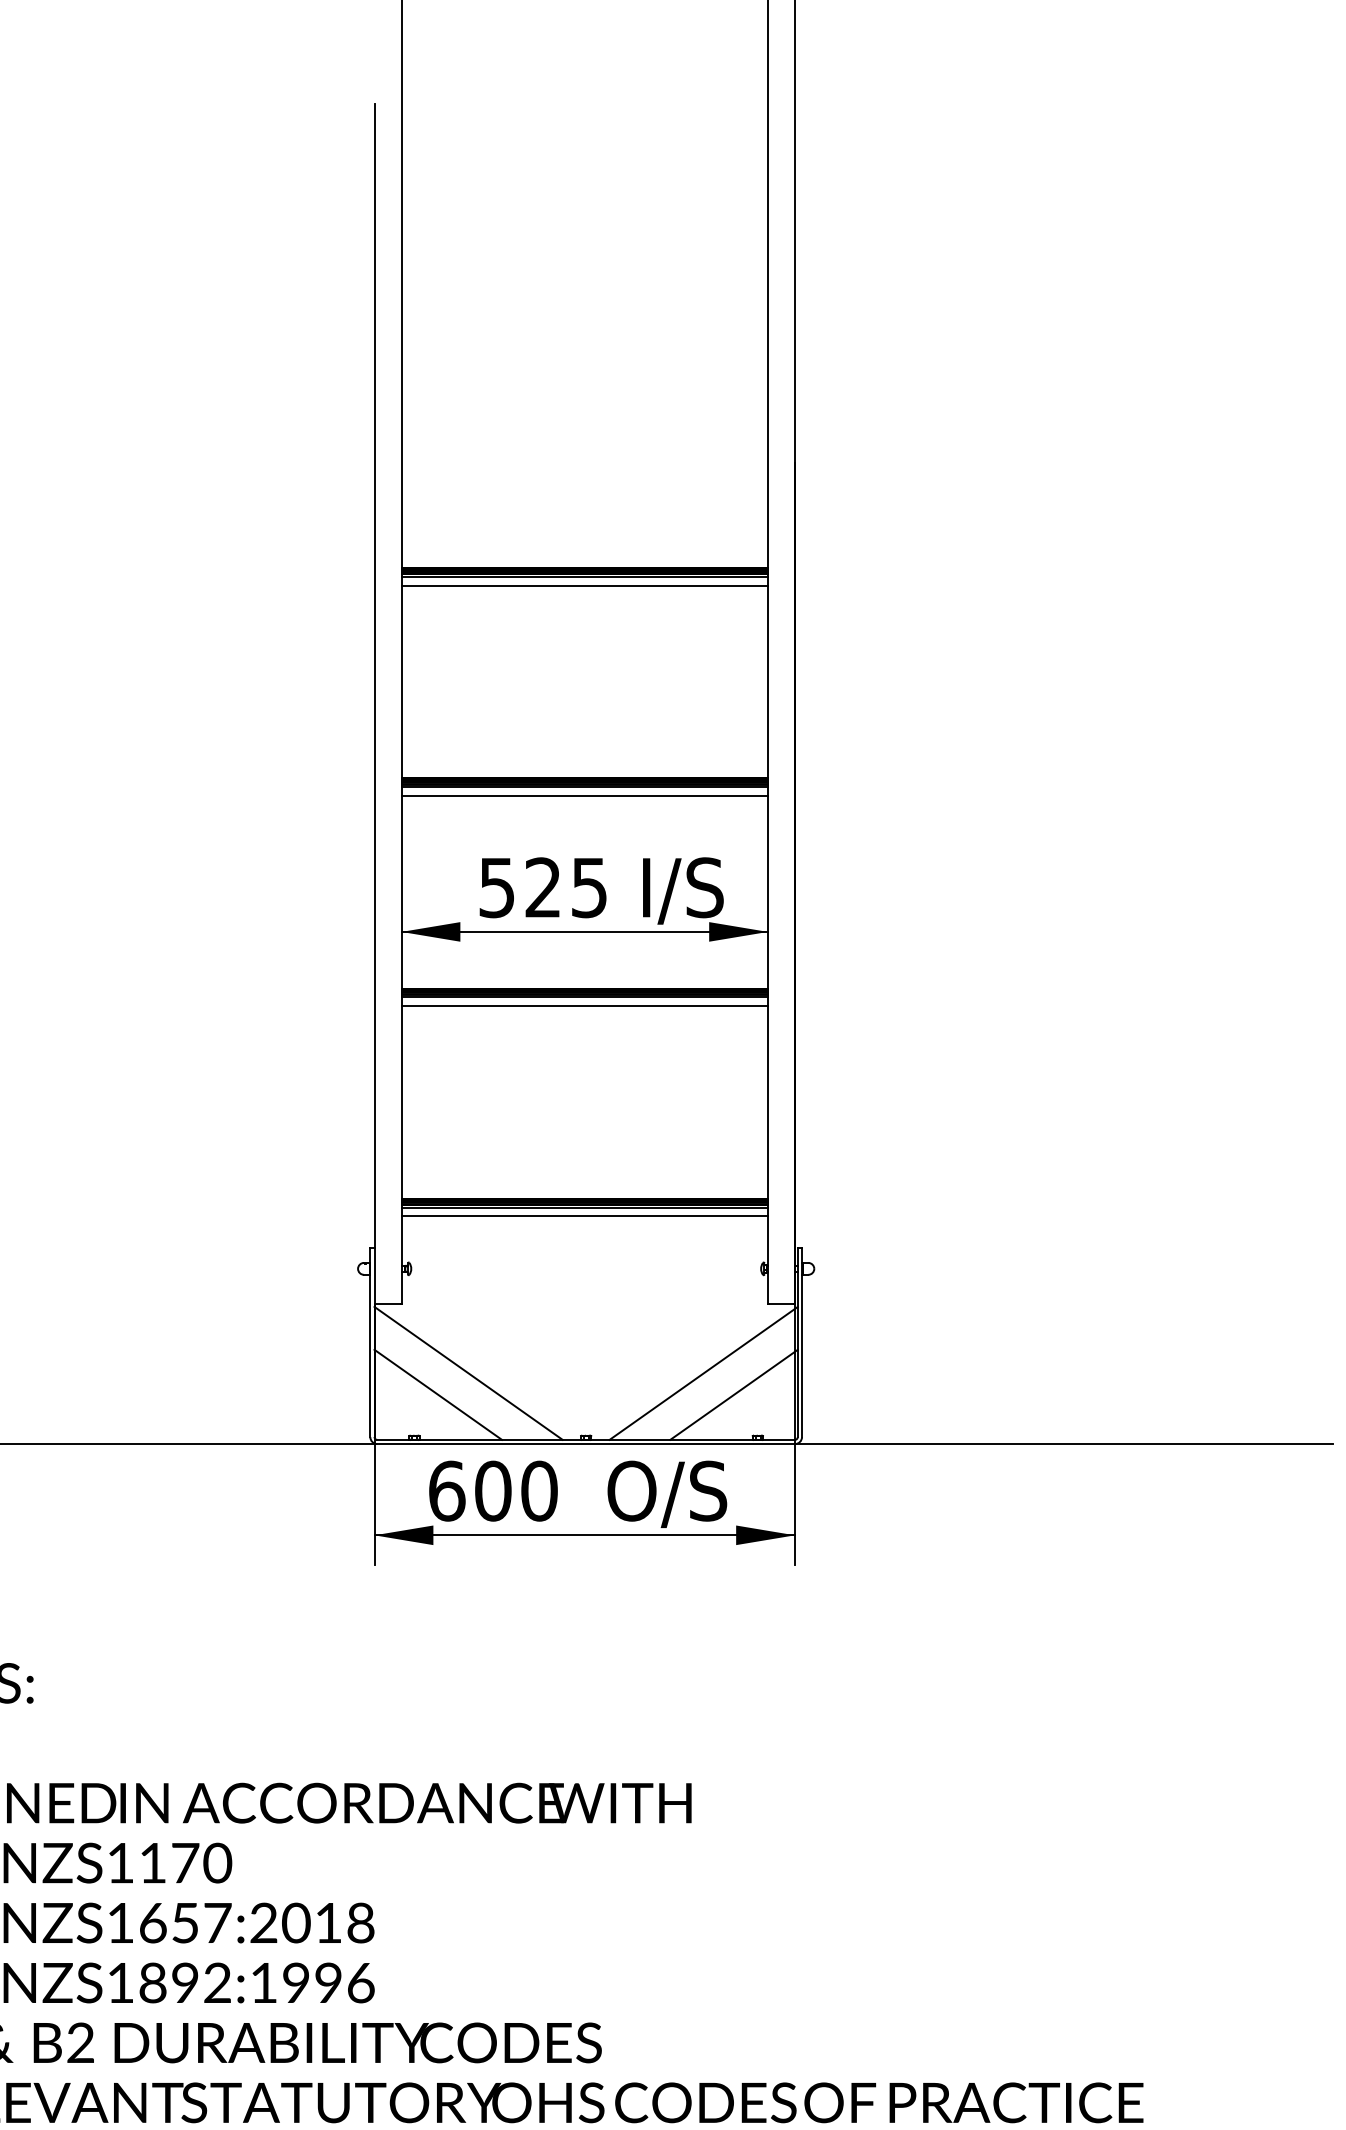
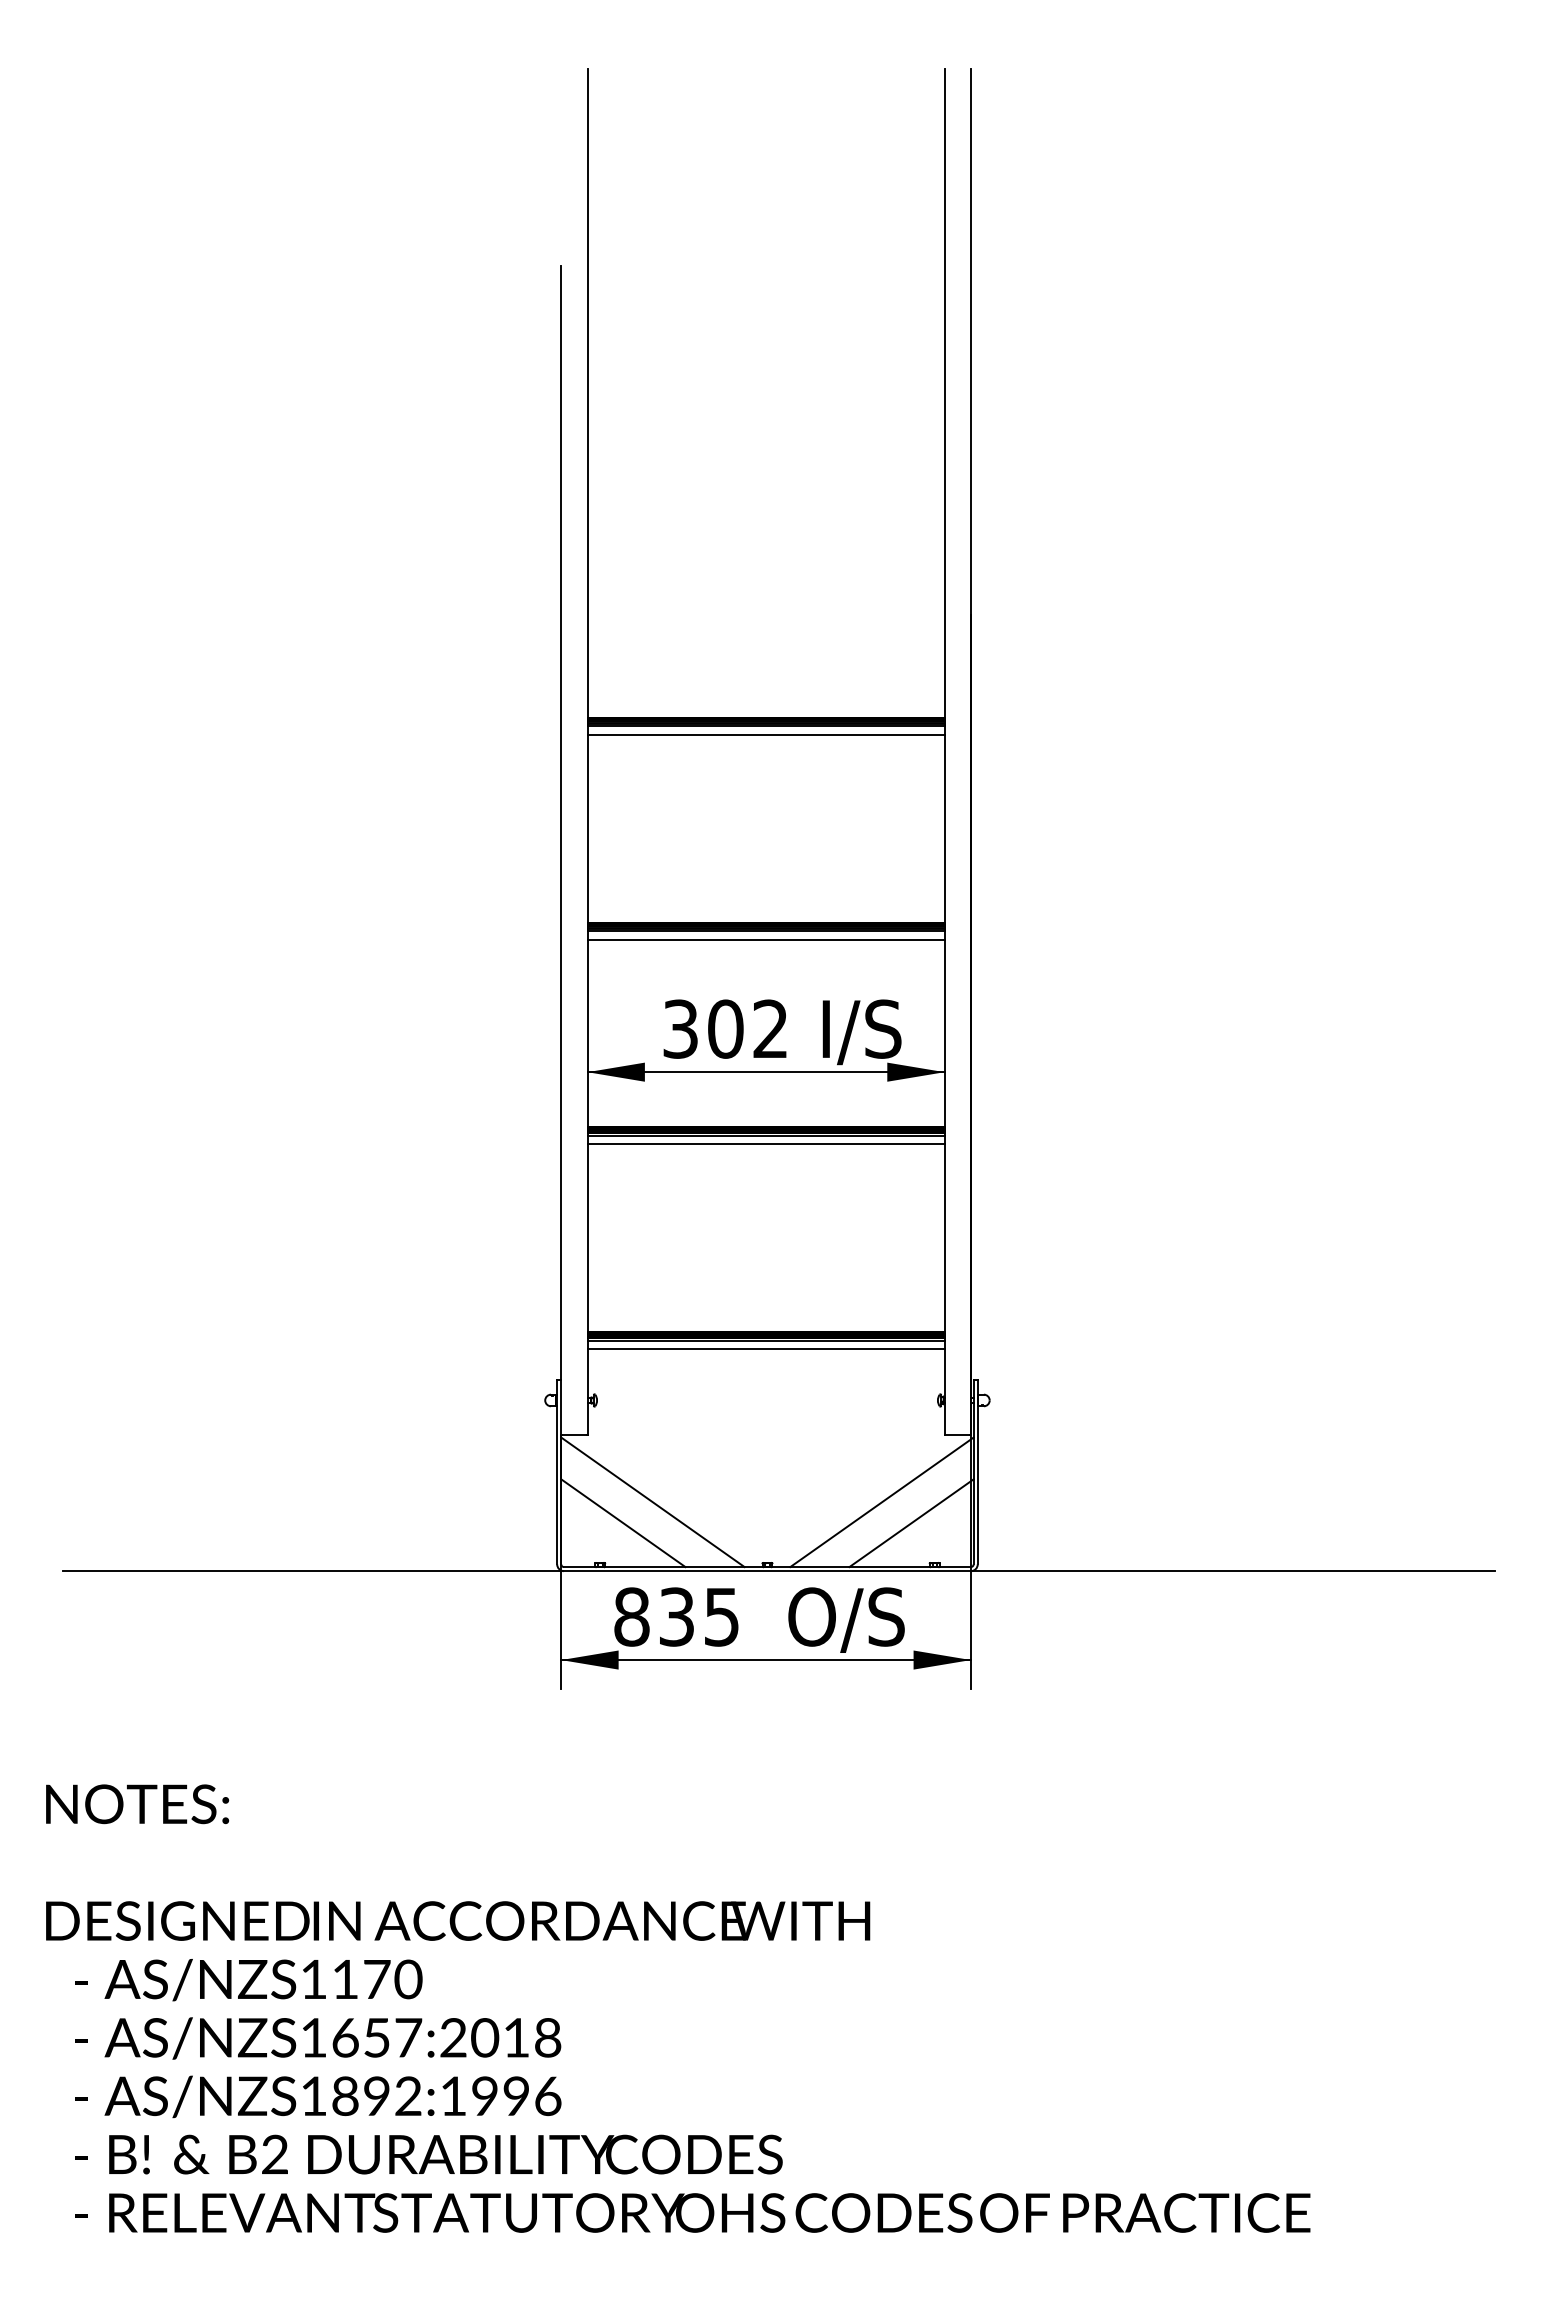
text: (543, 887) -> (725, 1028), 525 -> 302
text: (492, 1490) -> (676, 1616), 600 -> 835

